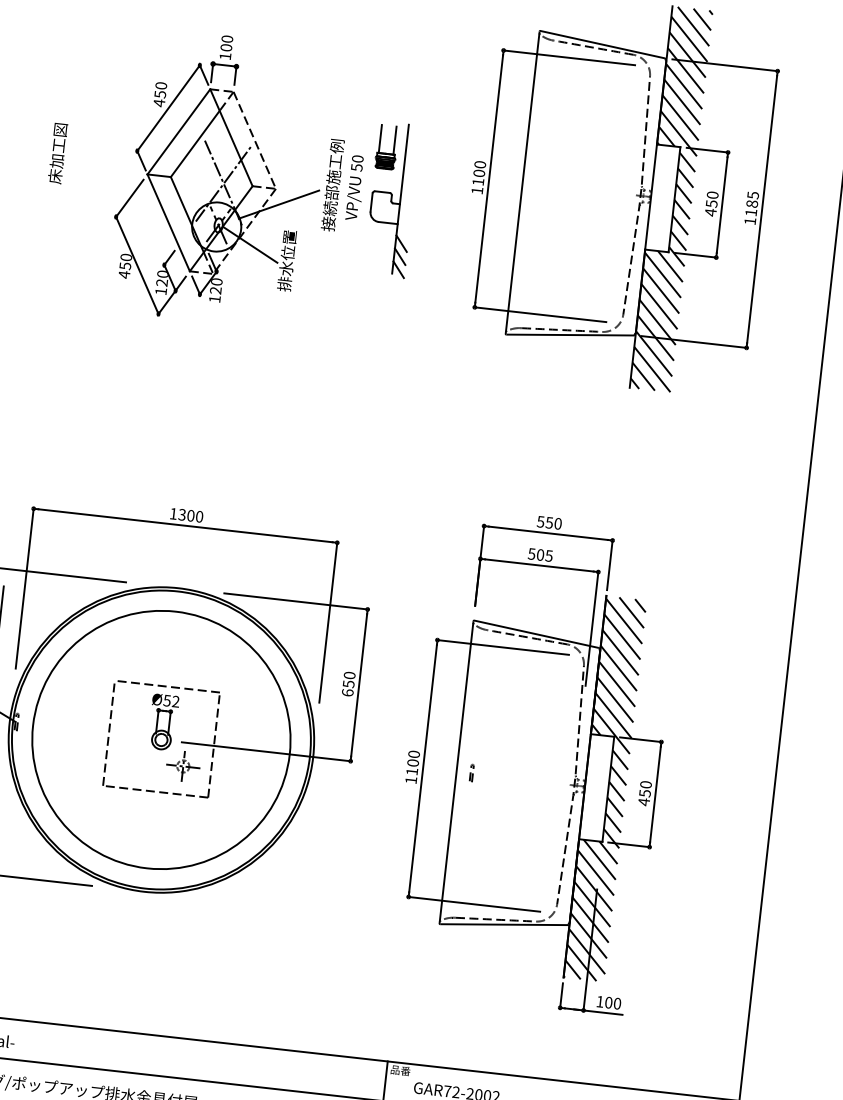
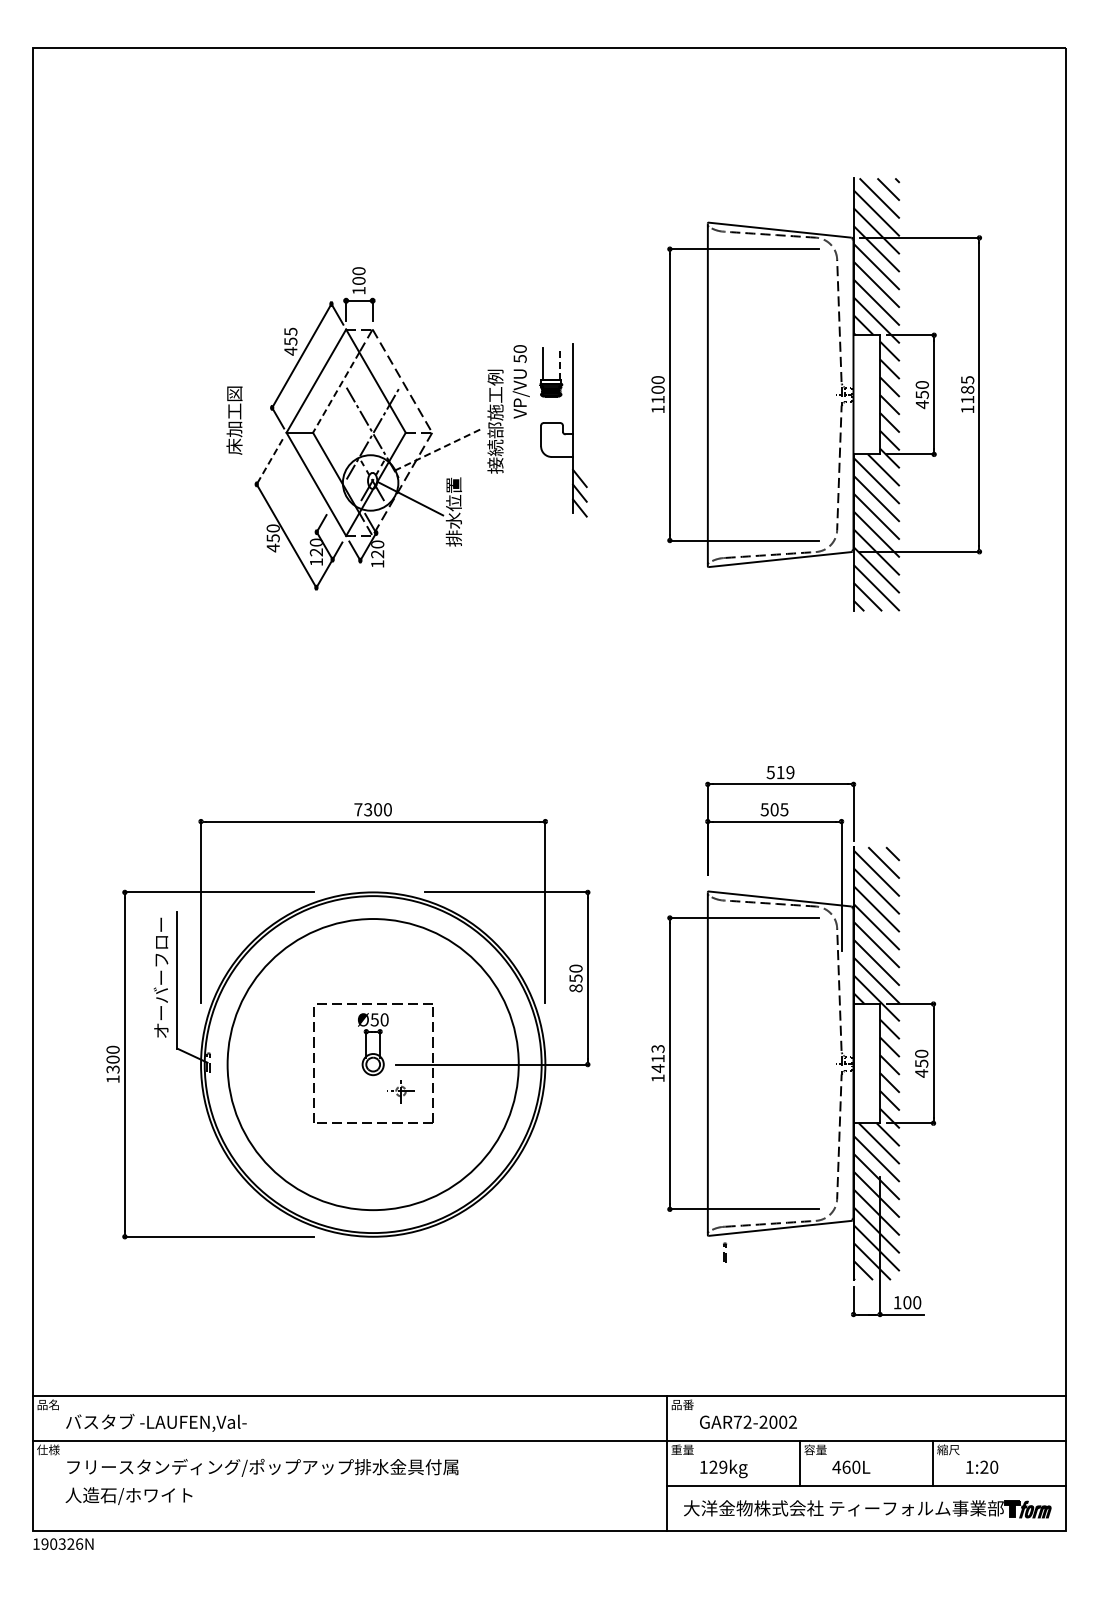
text: (161, 85) -> (290, 331), 450 -> 455
line: (394, 140) -> (559, 363), solid -> dashed
line: (194, 144) -> (335, 393), solid -> dashed
text: (57, 153) -> (234, 420), moved
text: (354, 187) -> (520, 381), moved
line: (129, 198) -> (269, 462), solid -> dashed
line: (278, 205) -> (437, 450), solid -> dashed
text: (173, 513) -> (358, 809), 1300 -> 7300
text: (553, 523) -> (785, 772), 550 -> 519
text: (347, 692) -> (575, 988), 650 -> 850
text: (175, 701) -> (384, 1019), Ø52 -> Ø50
text: (412, 762) -> (657, 1058), 1100 -> 1413
part: (182, 766) -> (400, 1091), size x0.7
line: (471, 772) -> (724, 1252), moved

